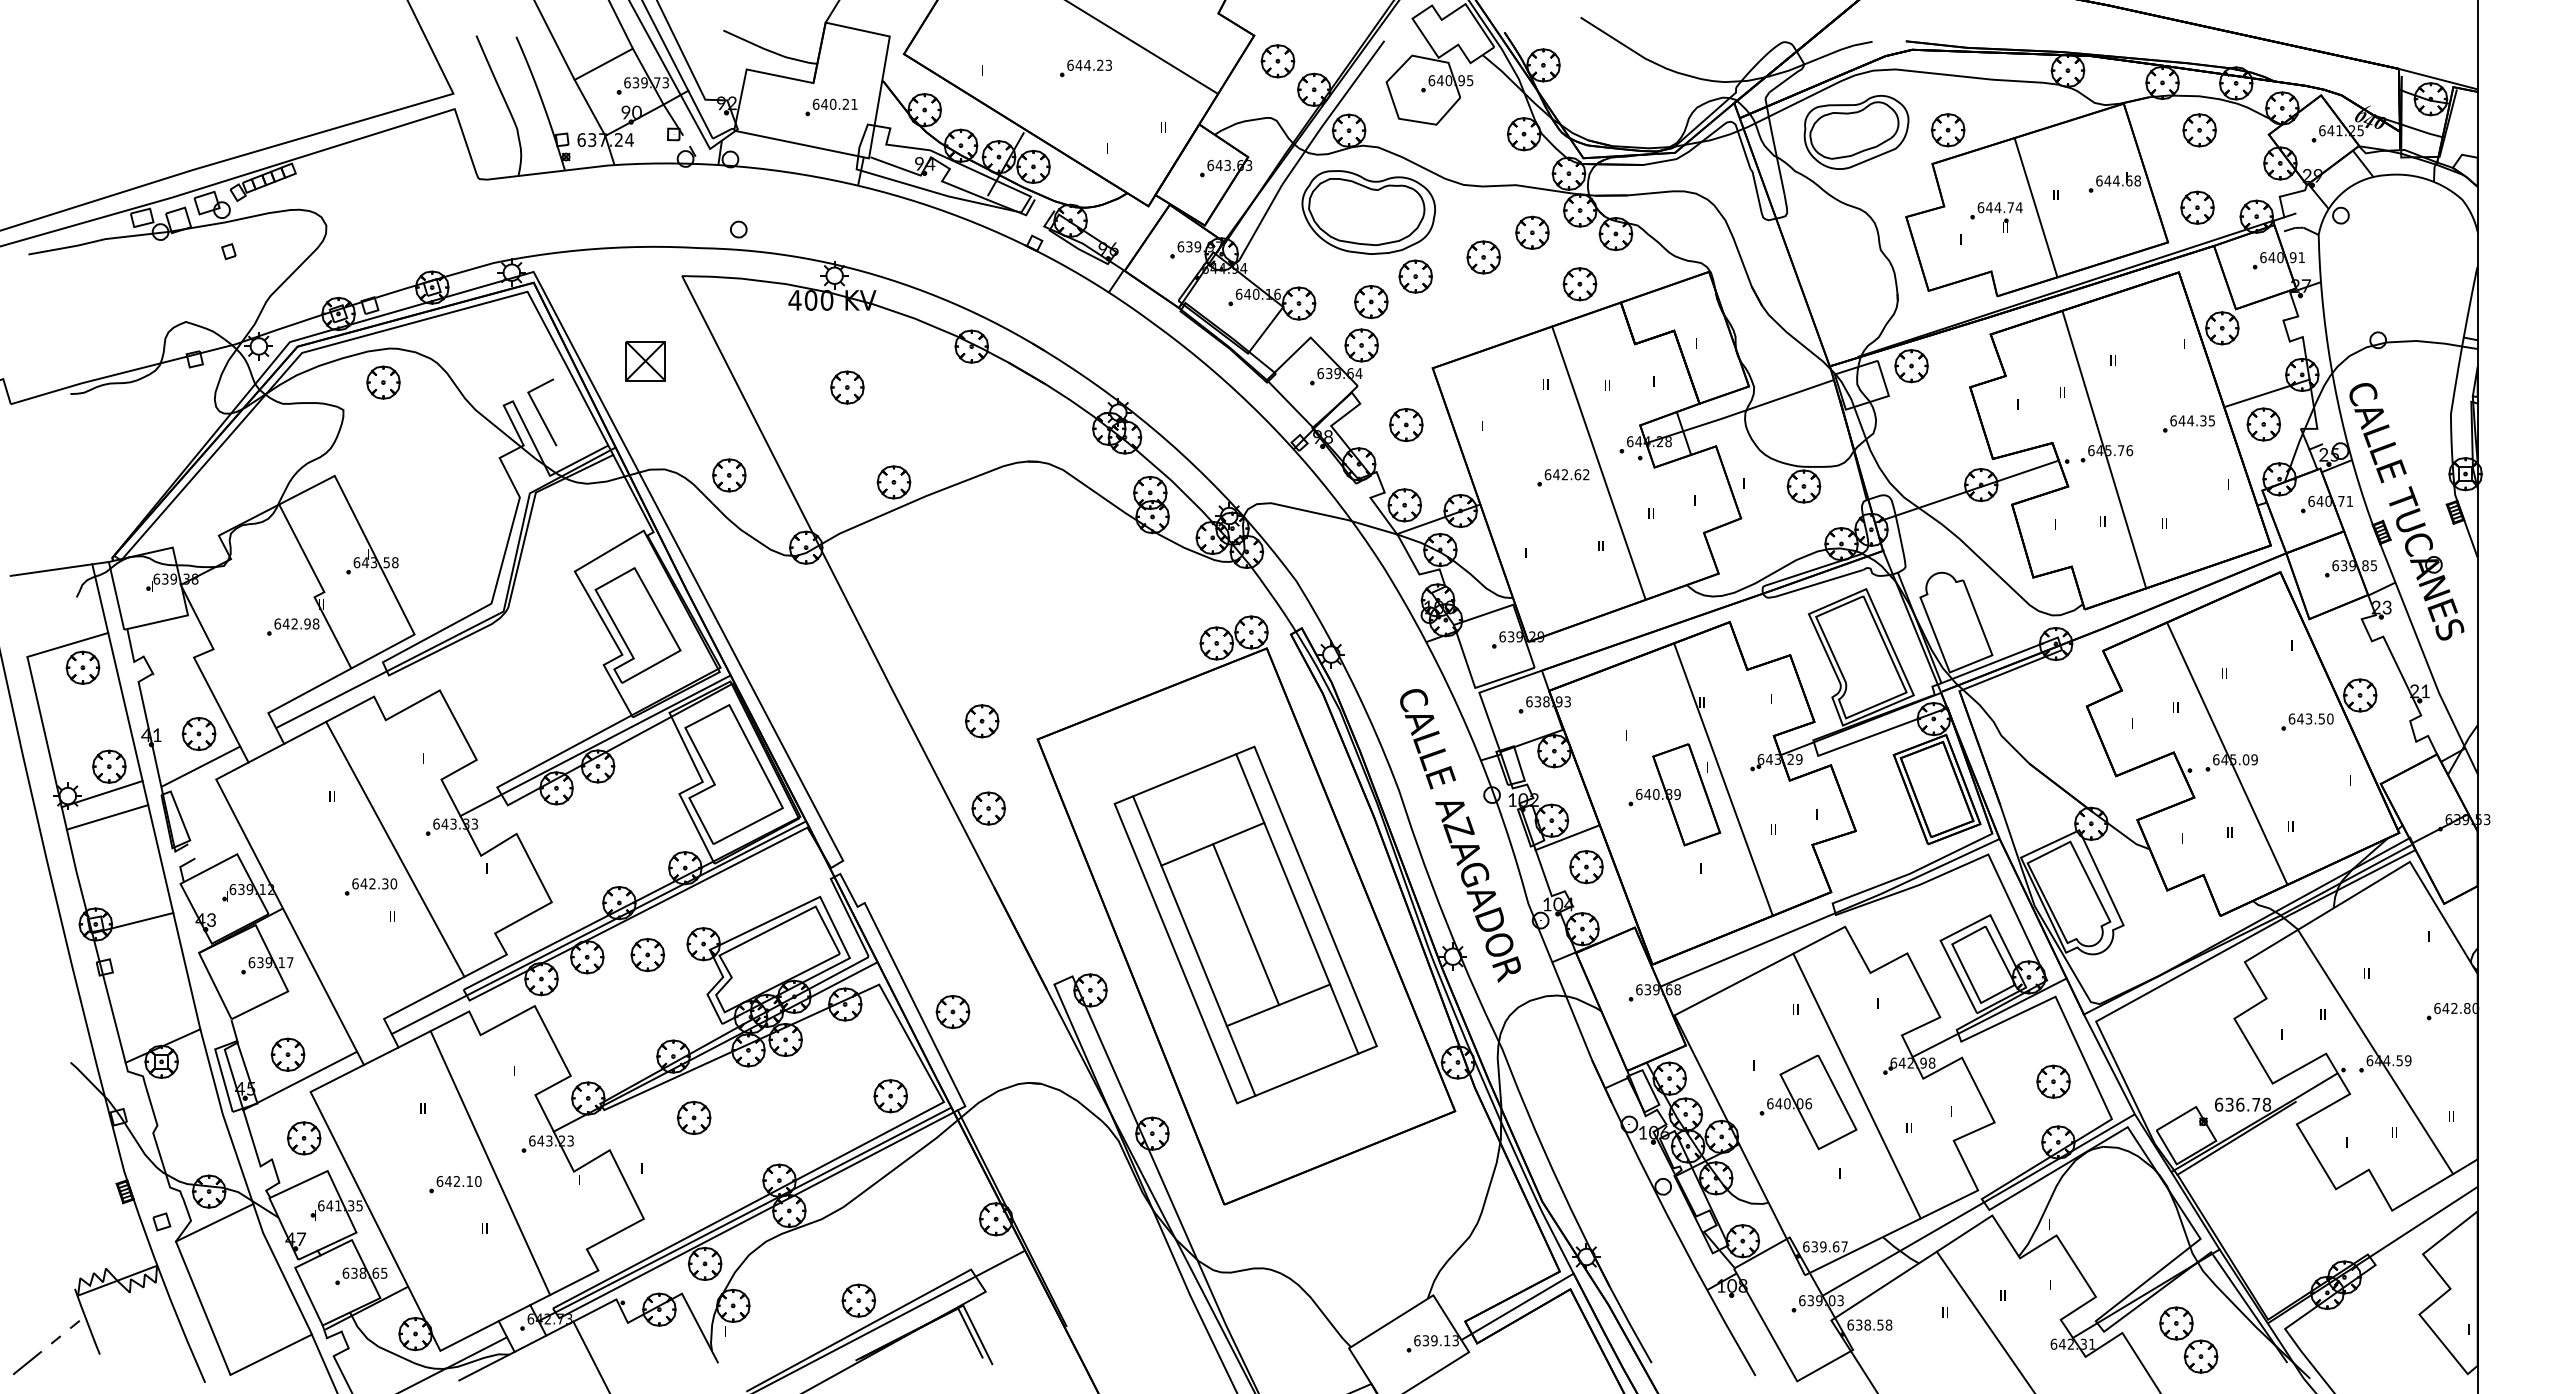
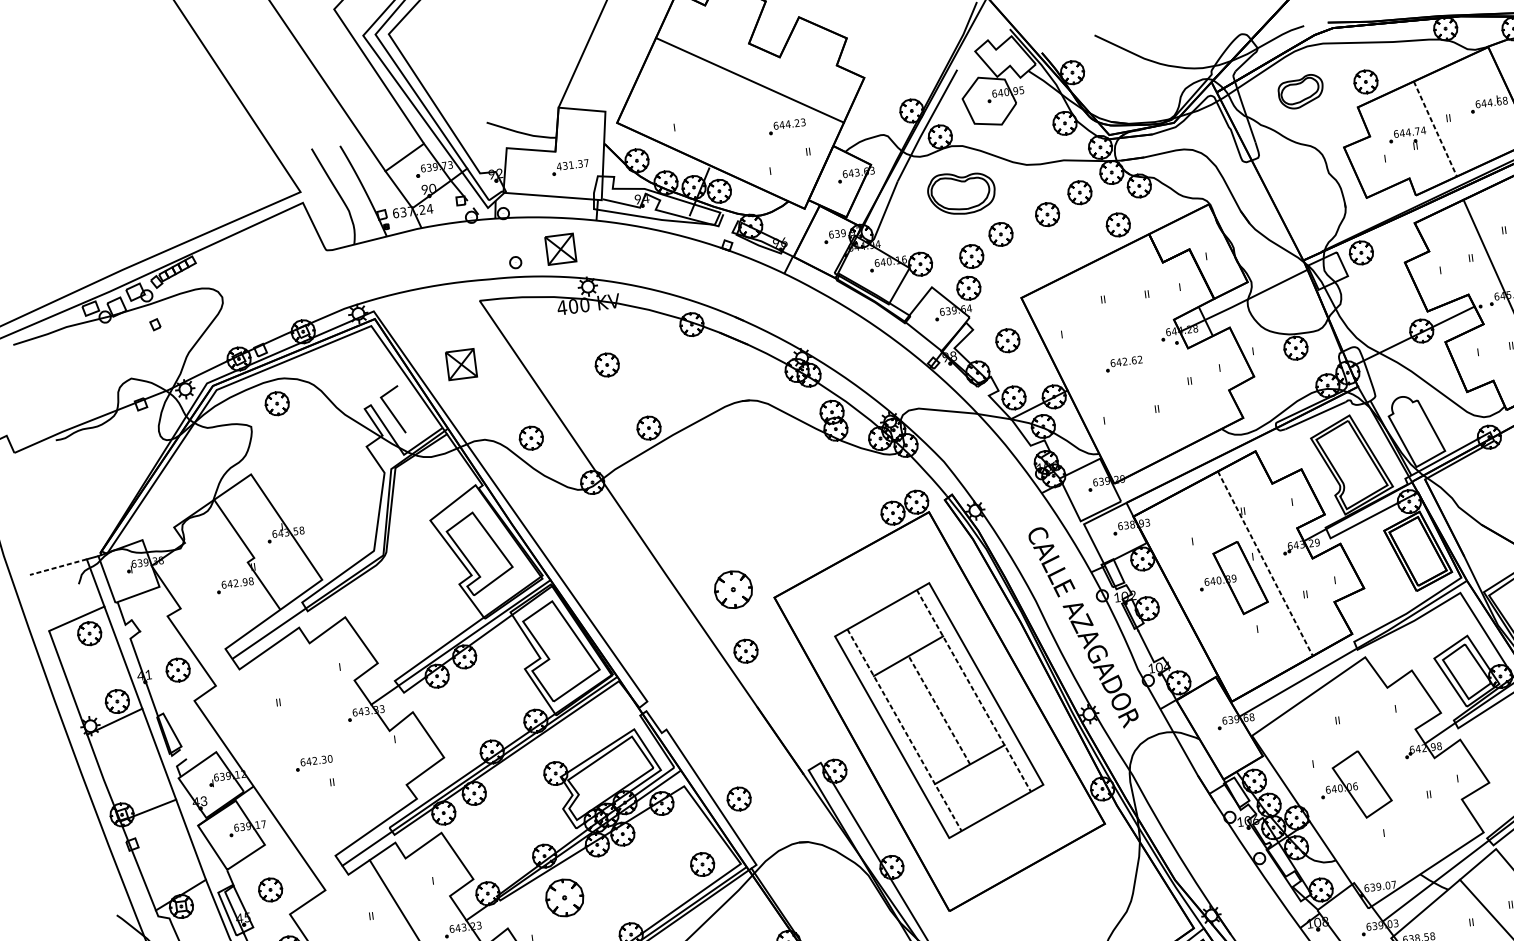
part: (1277, 61) -> (883, 94), removed
part: (1085, 68) -> (786, 126), moved
text: (834, 103) -> (572, 164), 640.21 -> 431.37
part: (1856, 132) -> (1301, 91), size x0.6
line: (2036, 207) -> (1435, 128), solid -> dashed
part: (1368, 212) -> (961, 193), size x0.7
part: (803, 219) -> (560, 249), added
line: (1598, 462) -> (1147, 349), removed
line: (51, 570) -> (58, 567), solid -> dashed
part: (981, 721) -> (732, 590), size x1.6
line: (266, 752) -> (227, 677), removed
line: (201, 766) -> (182, 693), removed
line: (1723, 779) -> (1265, 563), solid -> dashed
line: (107, 817) -> (120, 737), removed
line: (1567, 837) -> (1159, 619), removed
line: (395, 848) -> (328, 733), removed
part: (1586, 867) -> (1176, 638), removed
line: (1297, 903) -> (974, 690), solid -> dashed
line: (1246, 924) -> (939, 710), solid -> dashed
line: (1194, 946) -> (904, 730), solid -> dashed
part: (647, 955) -> (516, 786), removed
line: (380, 1055) -> (336, 882), removed
line: (300, 1080) -> (281, 907), removed
line: (1856, 1085) -> (1387, 769), removed
part: (694, 1117) -> (565, 897), size x1.6
text: (1836, 1246) -> (1388, 885), 639.67 -> 639.07

